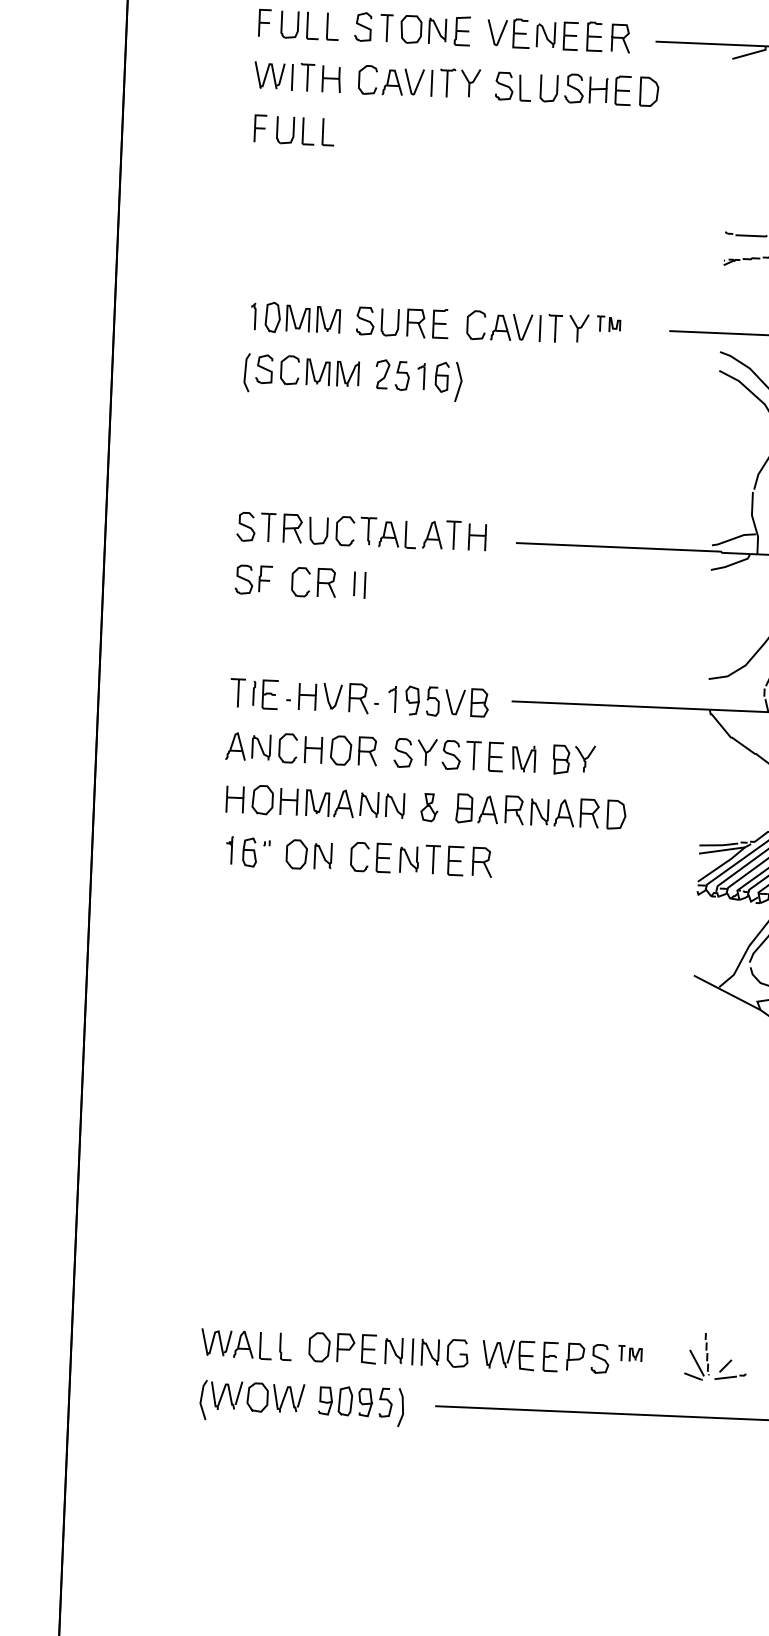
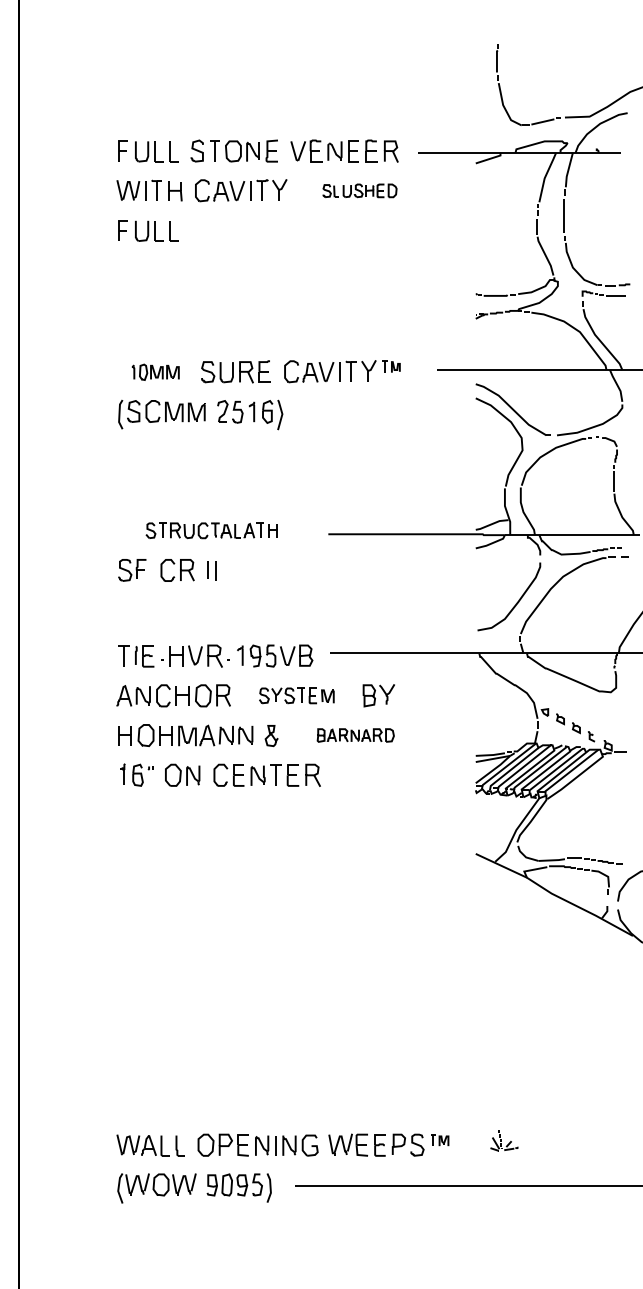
part: (576, 88) -> (359, 190), size x0.6
part: (295, 318) -> (155, 372), size x0.7
part: (361, 531) -> (211, 530), size x0.7
part: (464, 755) -> (296, 695), size x0.7
part: (540, 811) -> (355, 735), size x0.6
part: (716, 1357) -> (504, 1140), size x0.6

